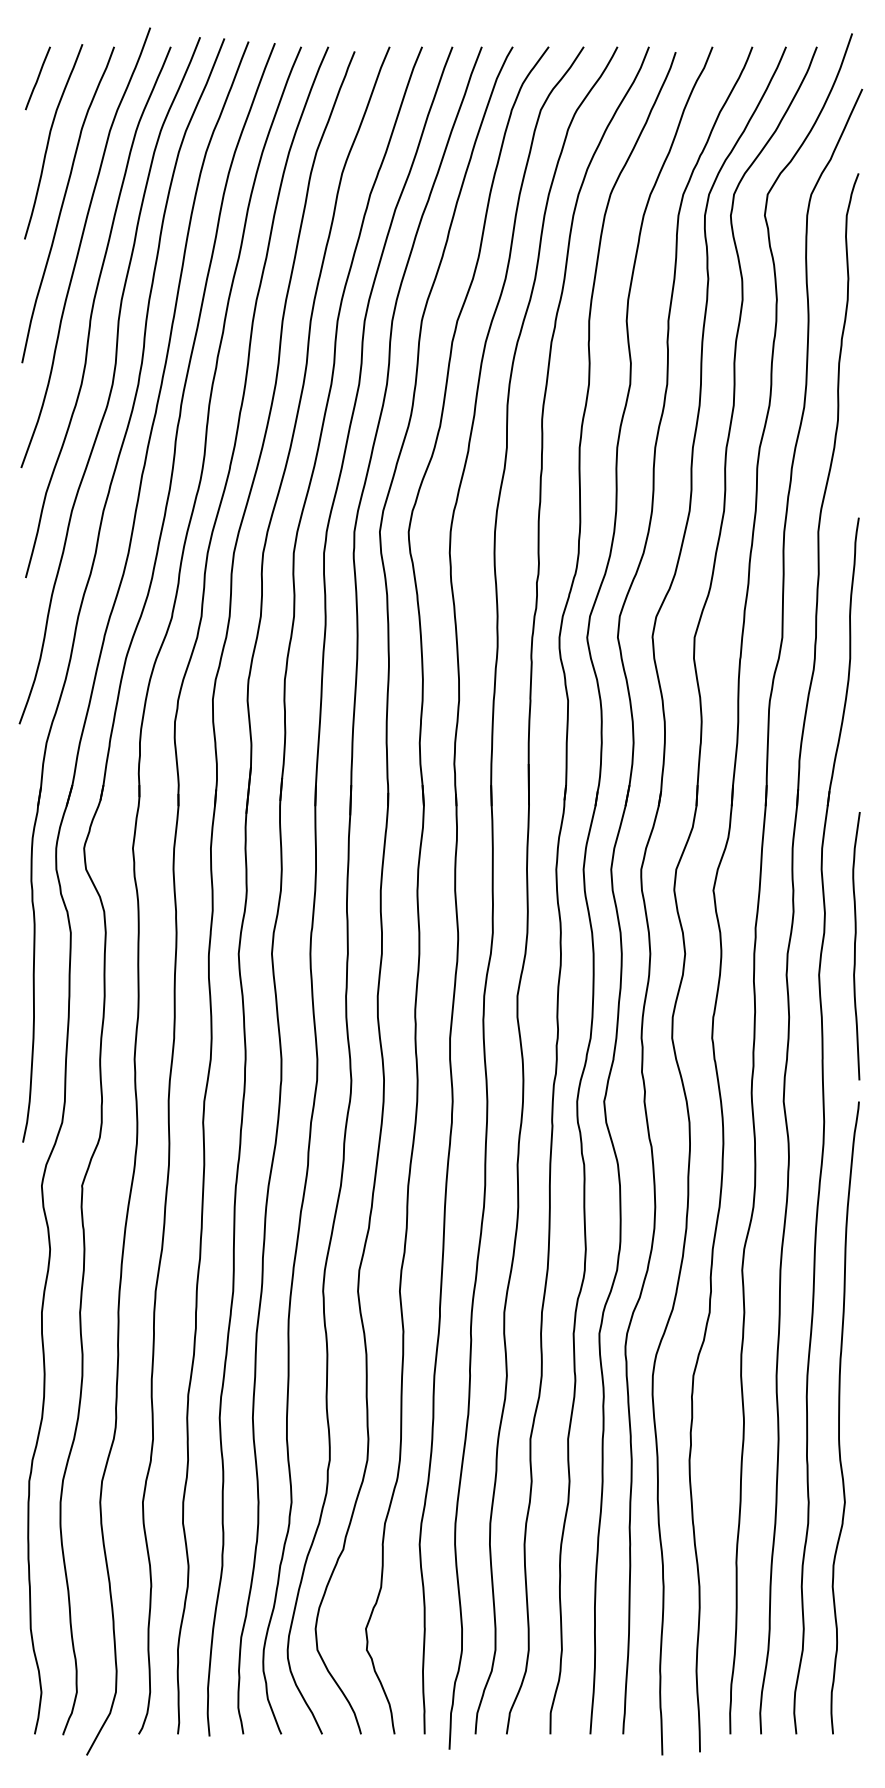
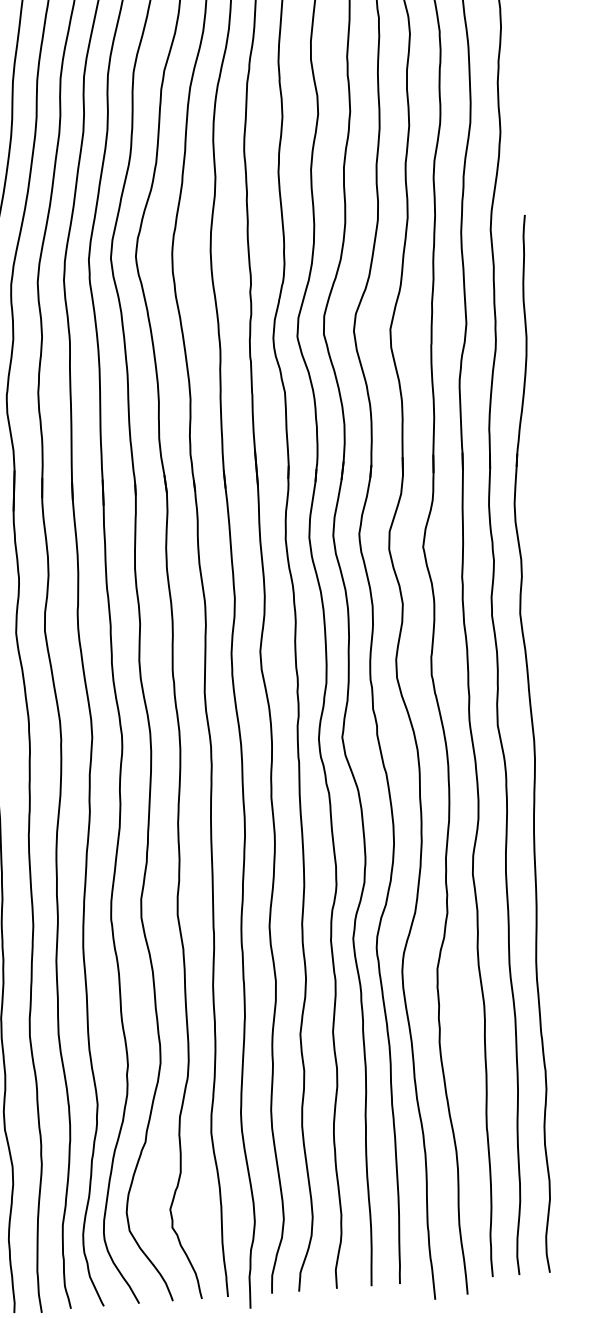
curve: (855, 946) -> (549, 586), removed
curve: (839, 1417) -> (566, 995), removed

